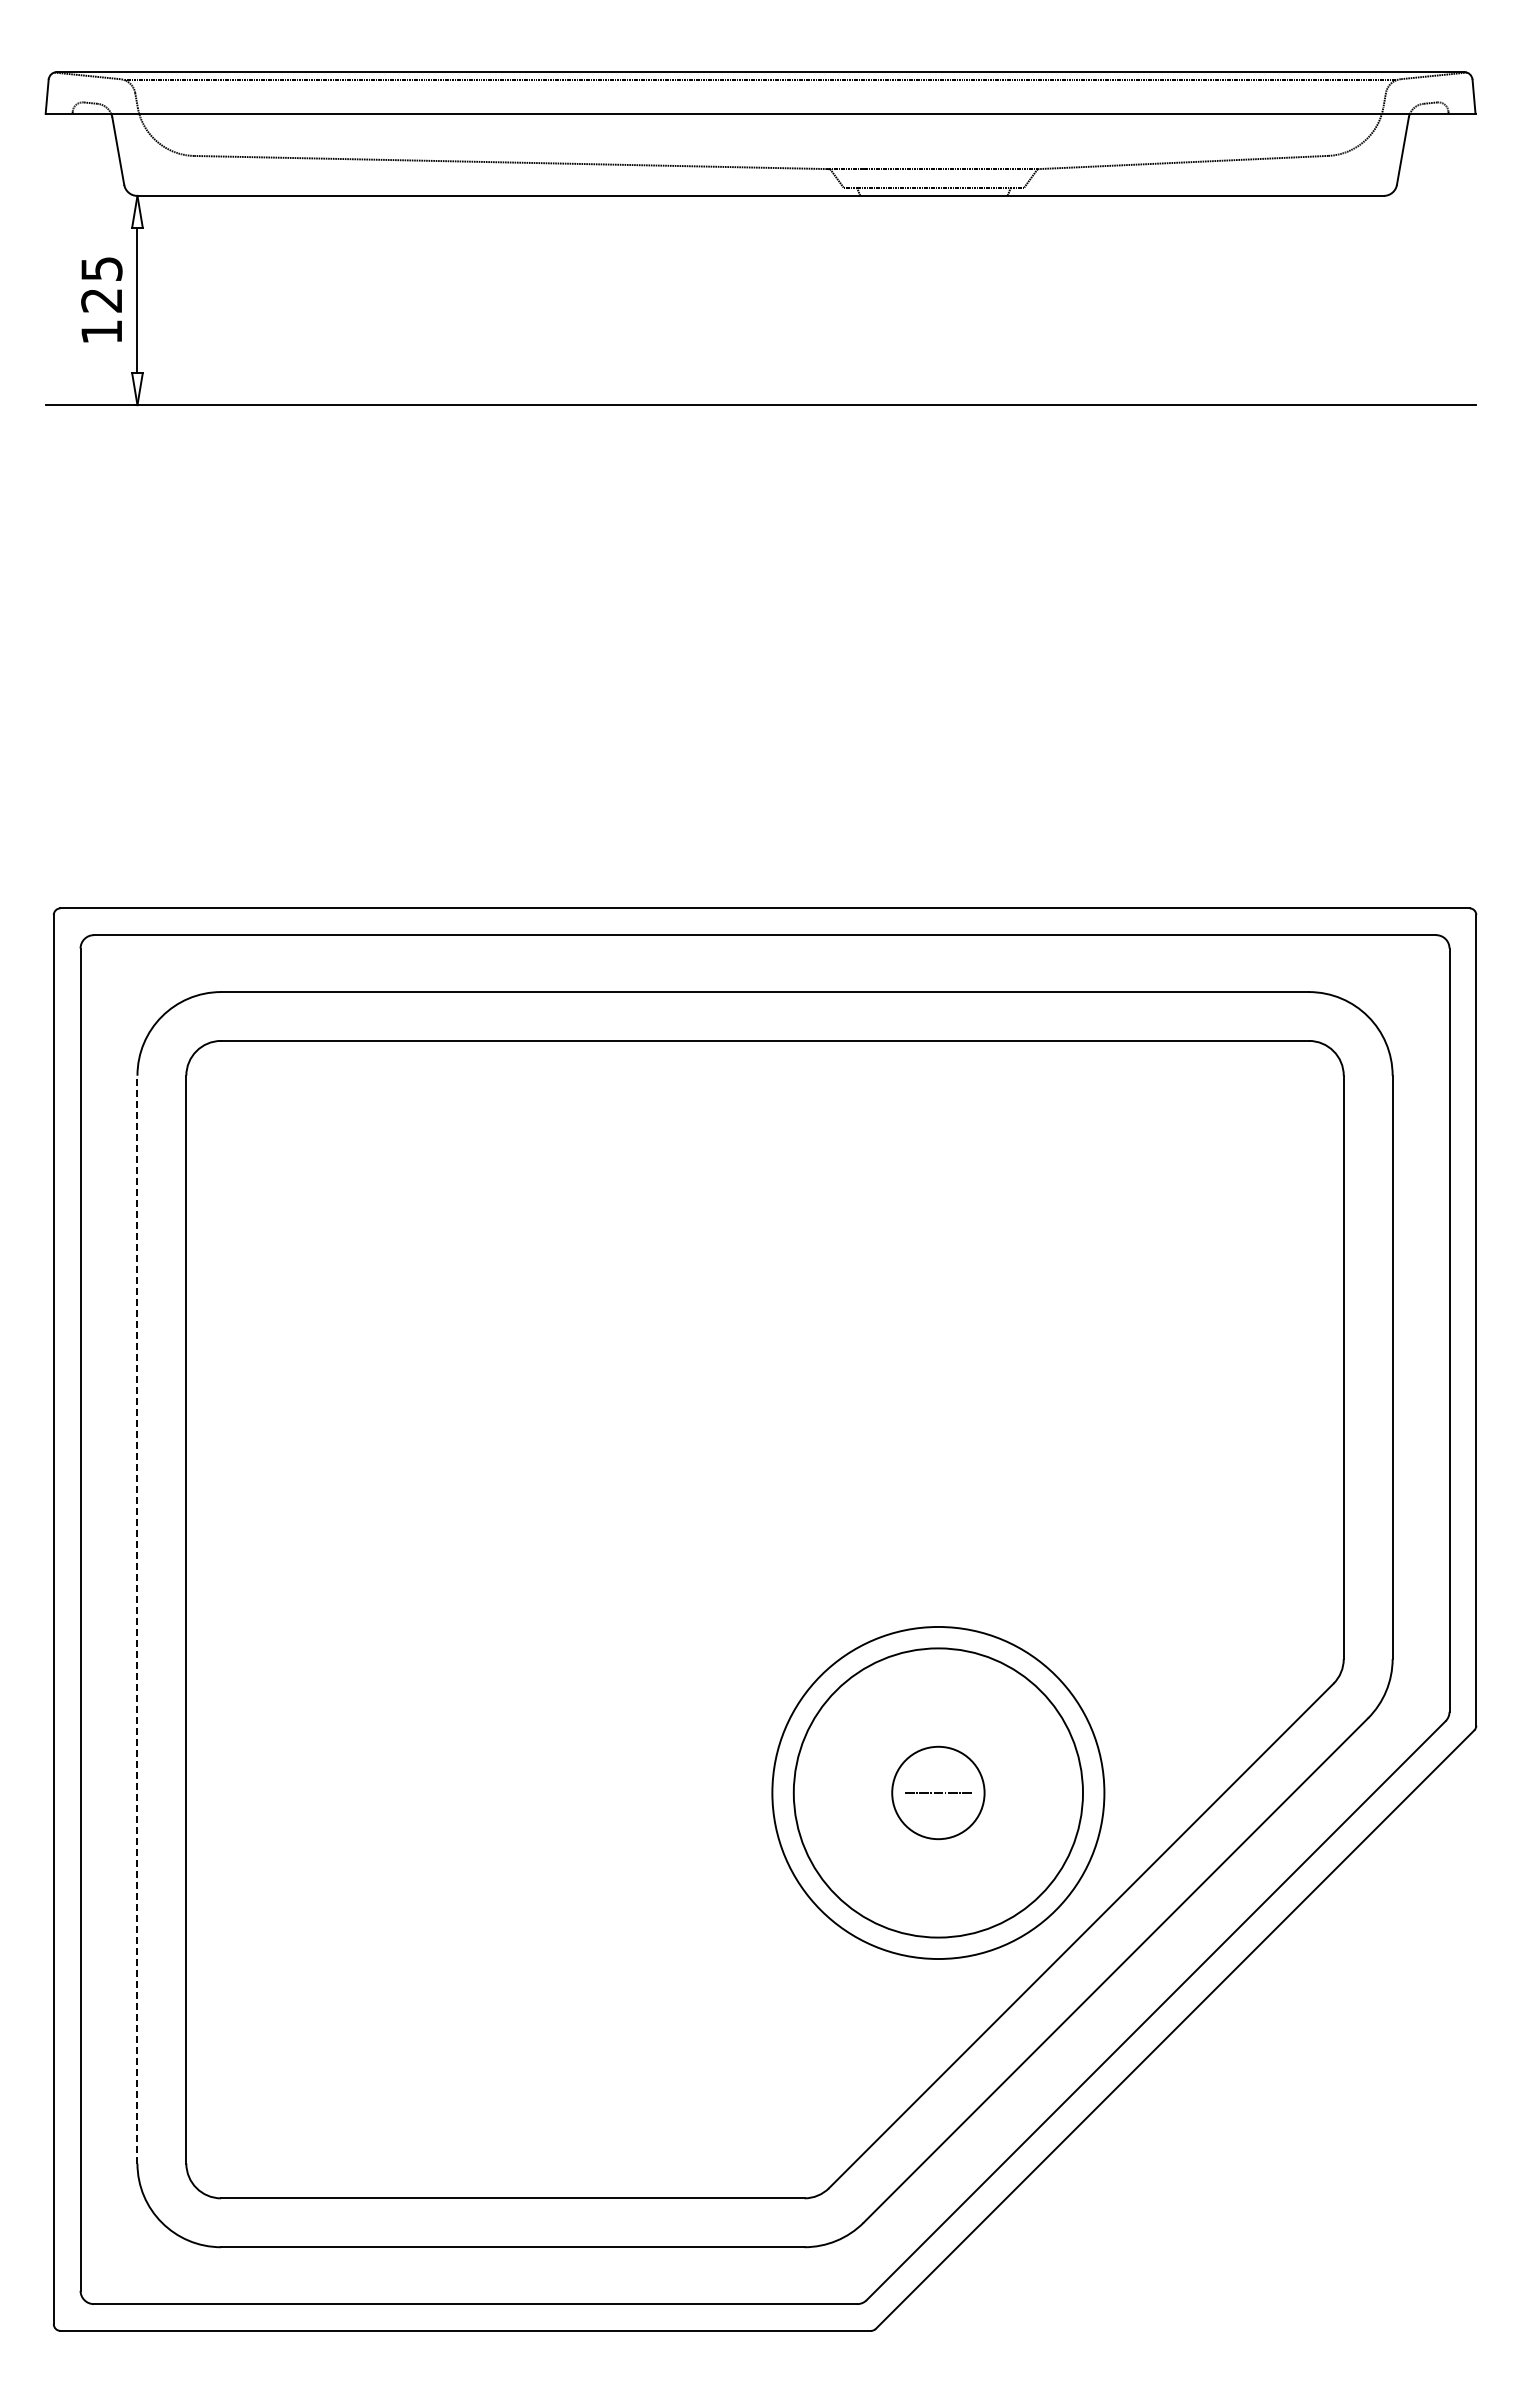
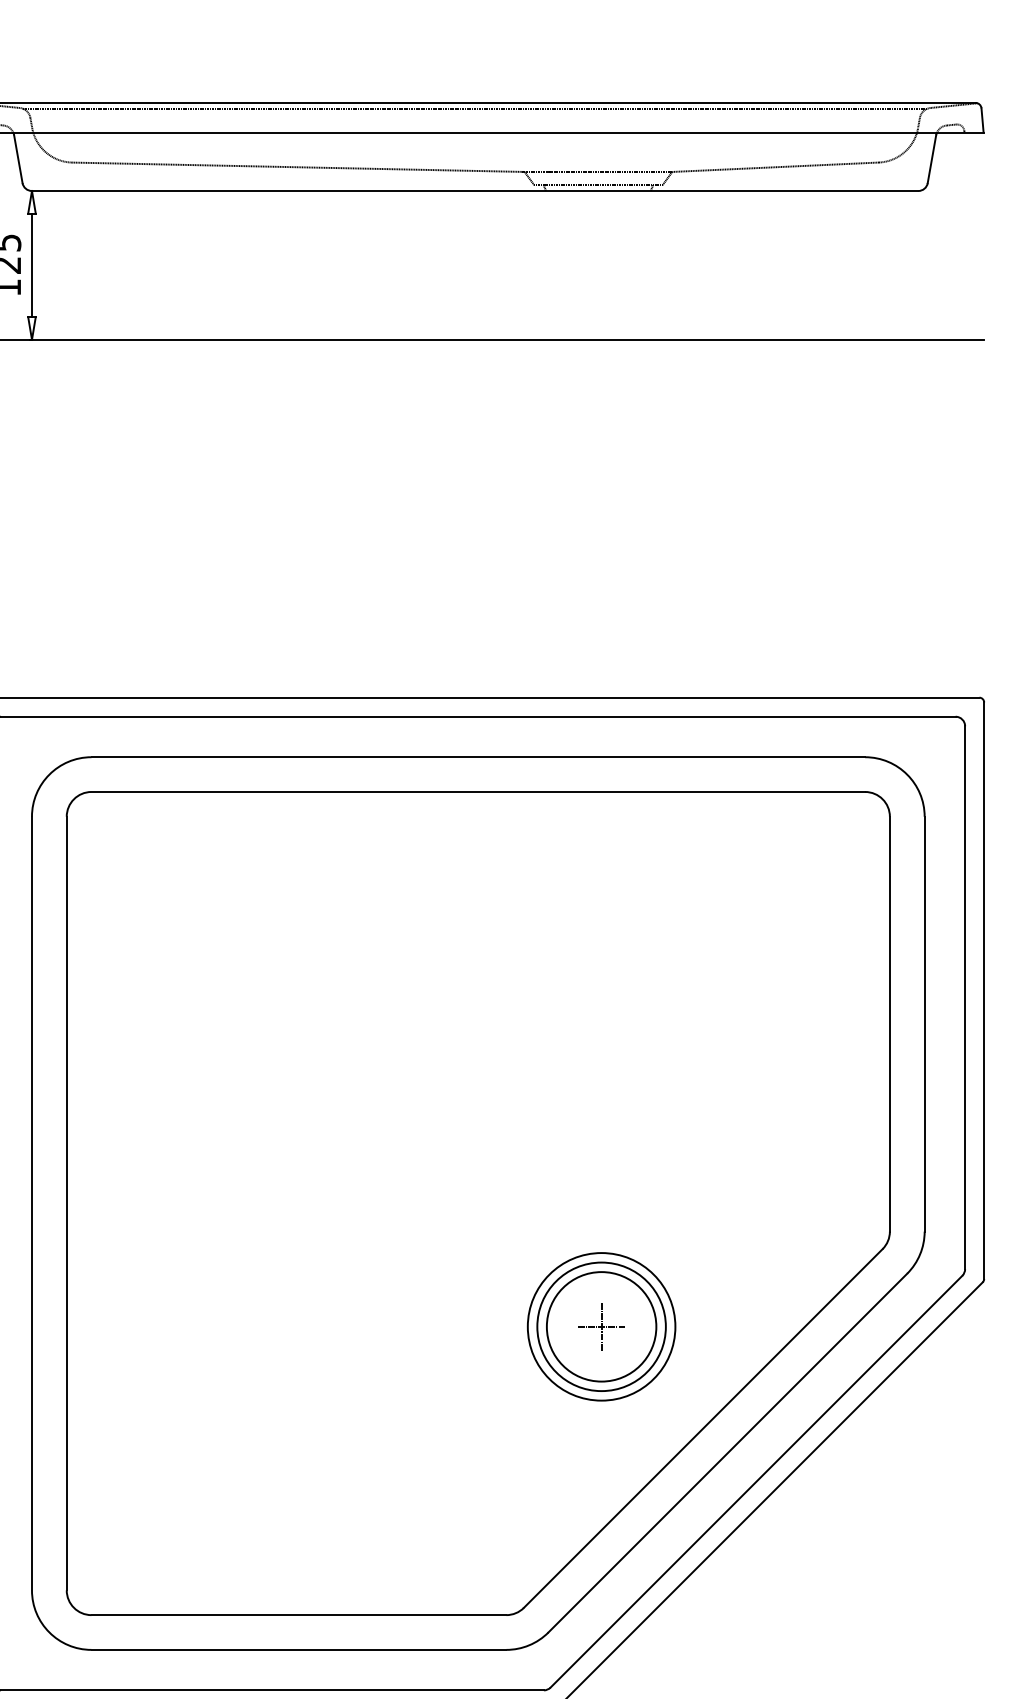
line: (137, 1619) -> (32, 1203), dashed -> solid
circle: (938, 1792) -> (601, 1326), size x0.62
circle: (938, 1792) -> (601, 1326), size x0.62
circle: (938, 1792) -> (601, 1326), size x1.67
line: (938, 1792) -> (601, 1326), added

